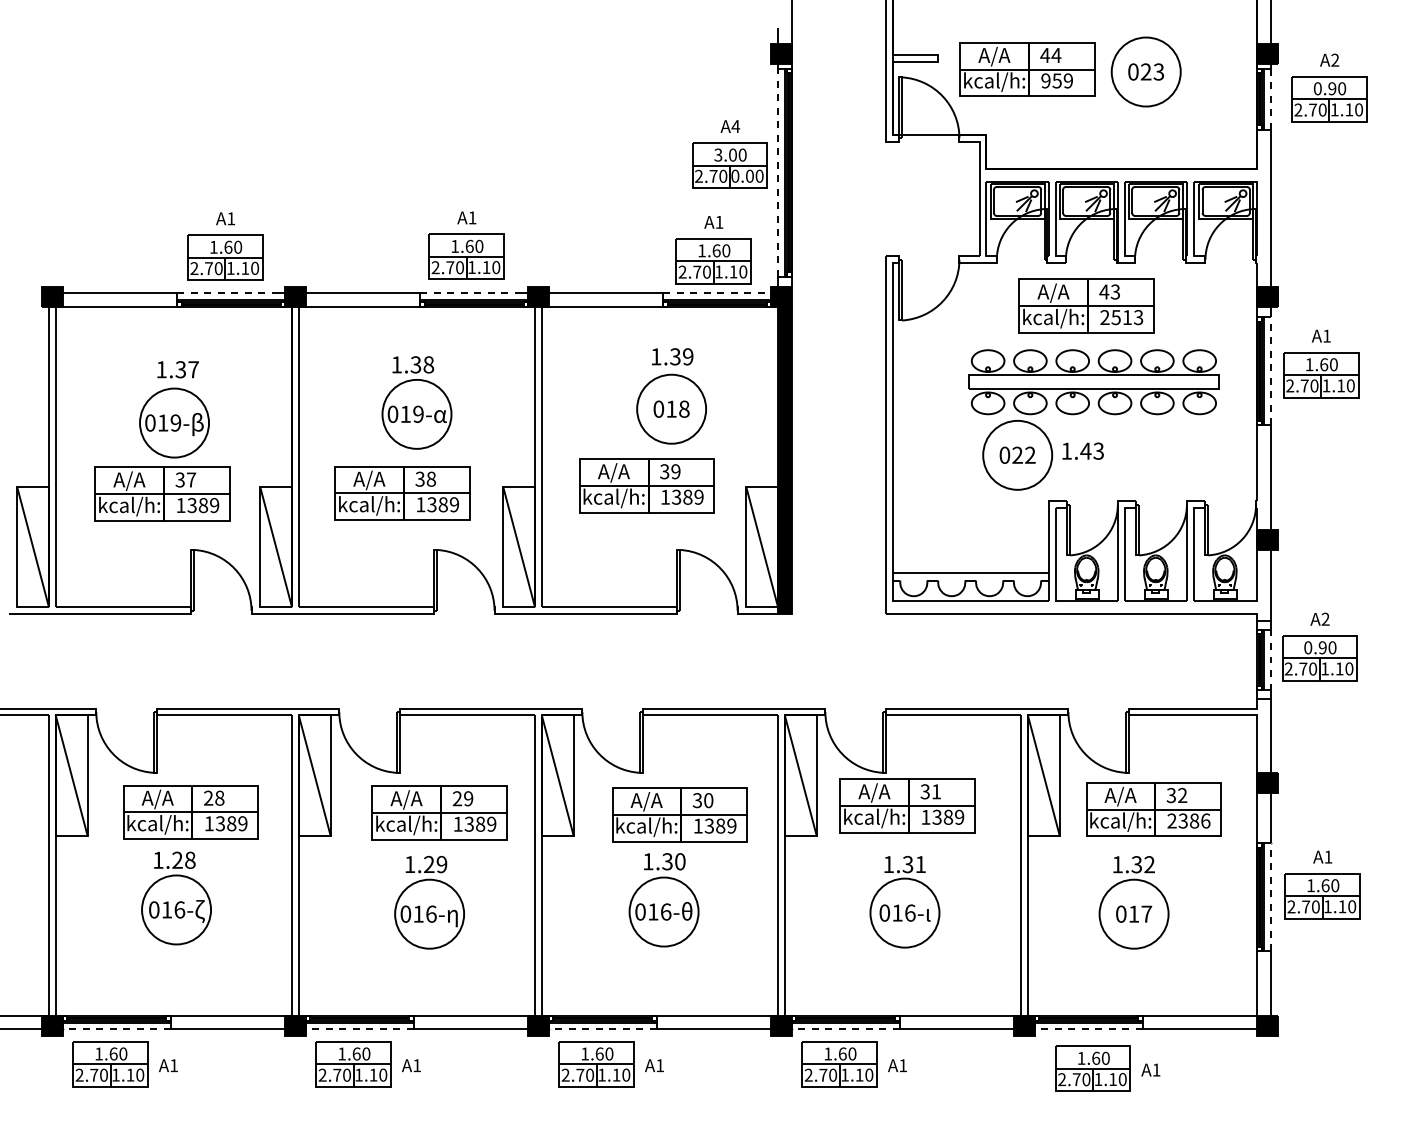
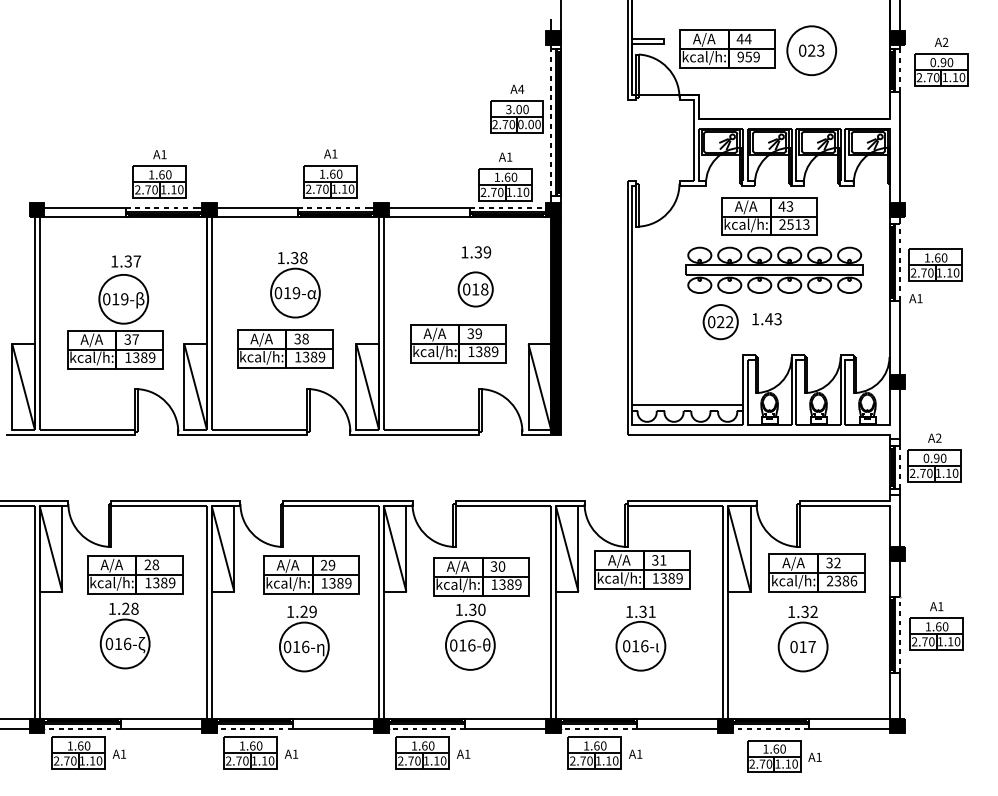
text: (1320, 335) -> (915, 298), moved
circle: (671, 408) -> (475, 288), size x0.7
circle: (1017, 454) -> (720, 321), size x0.7

